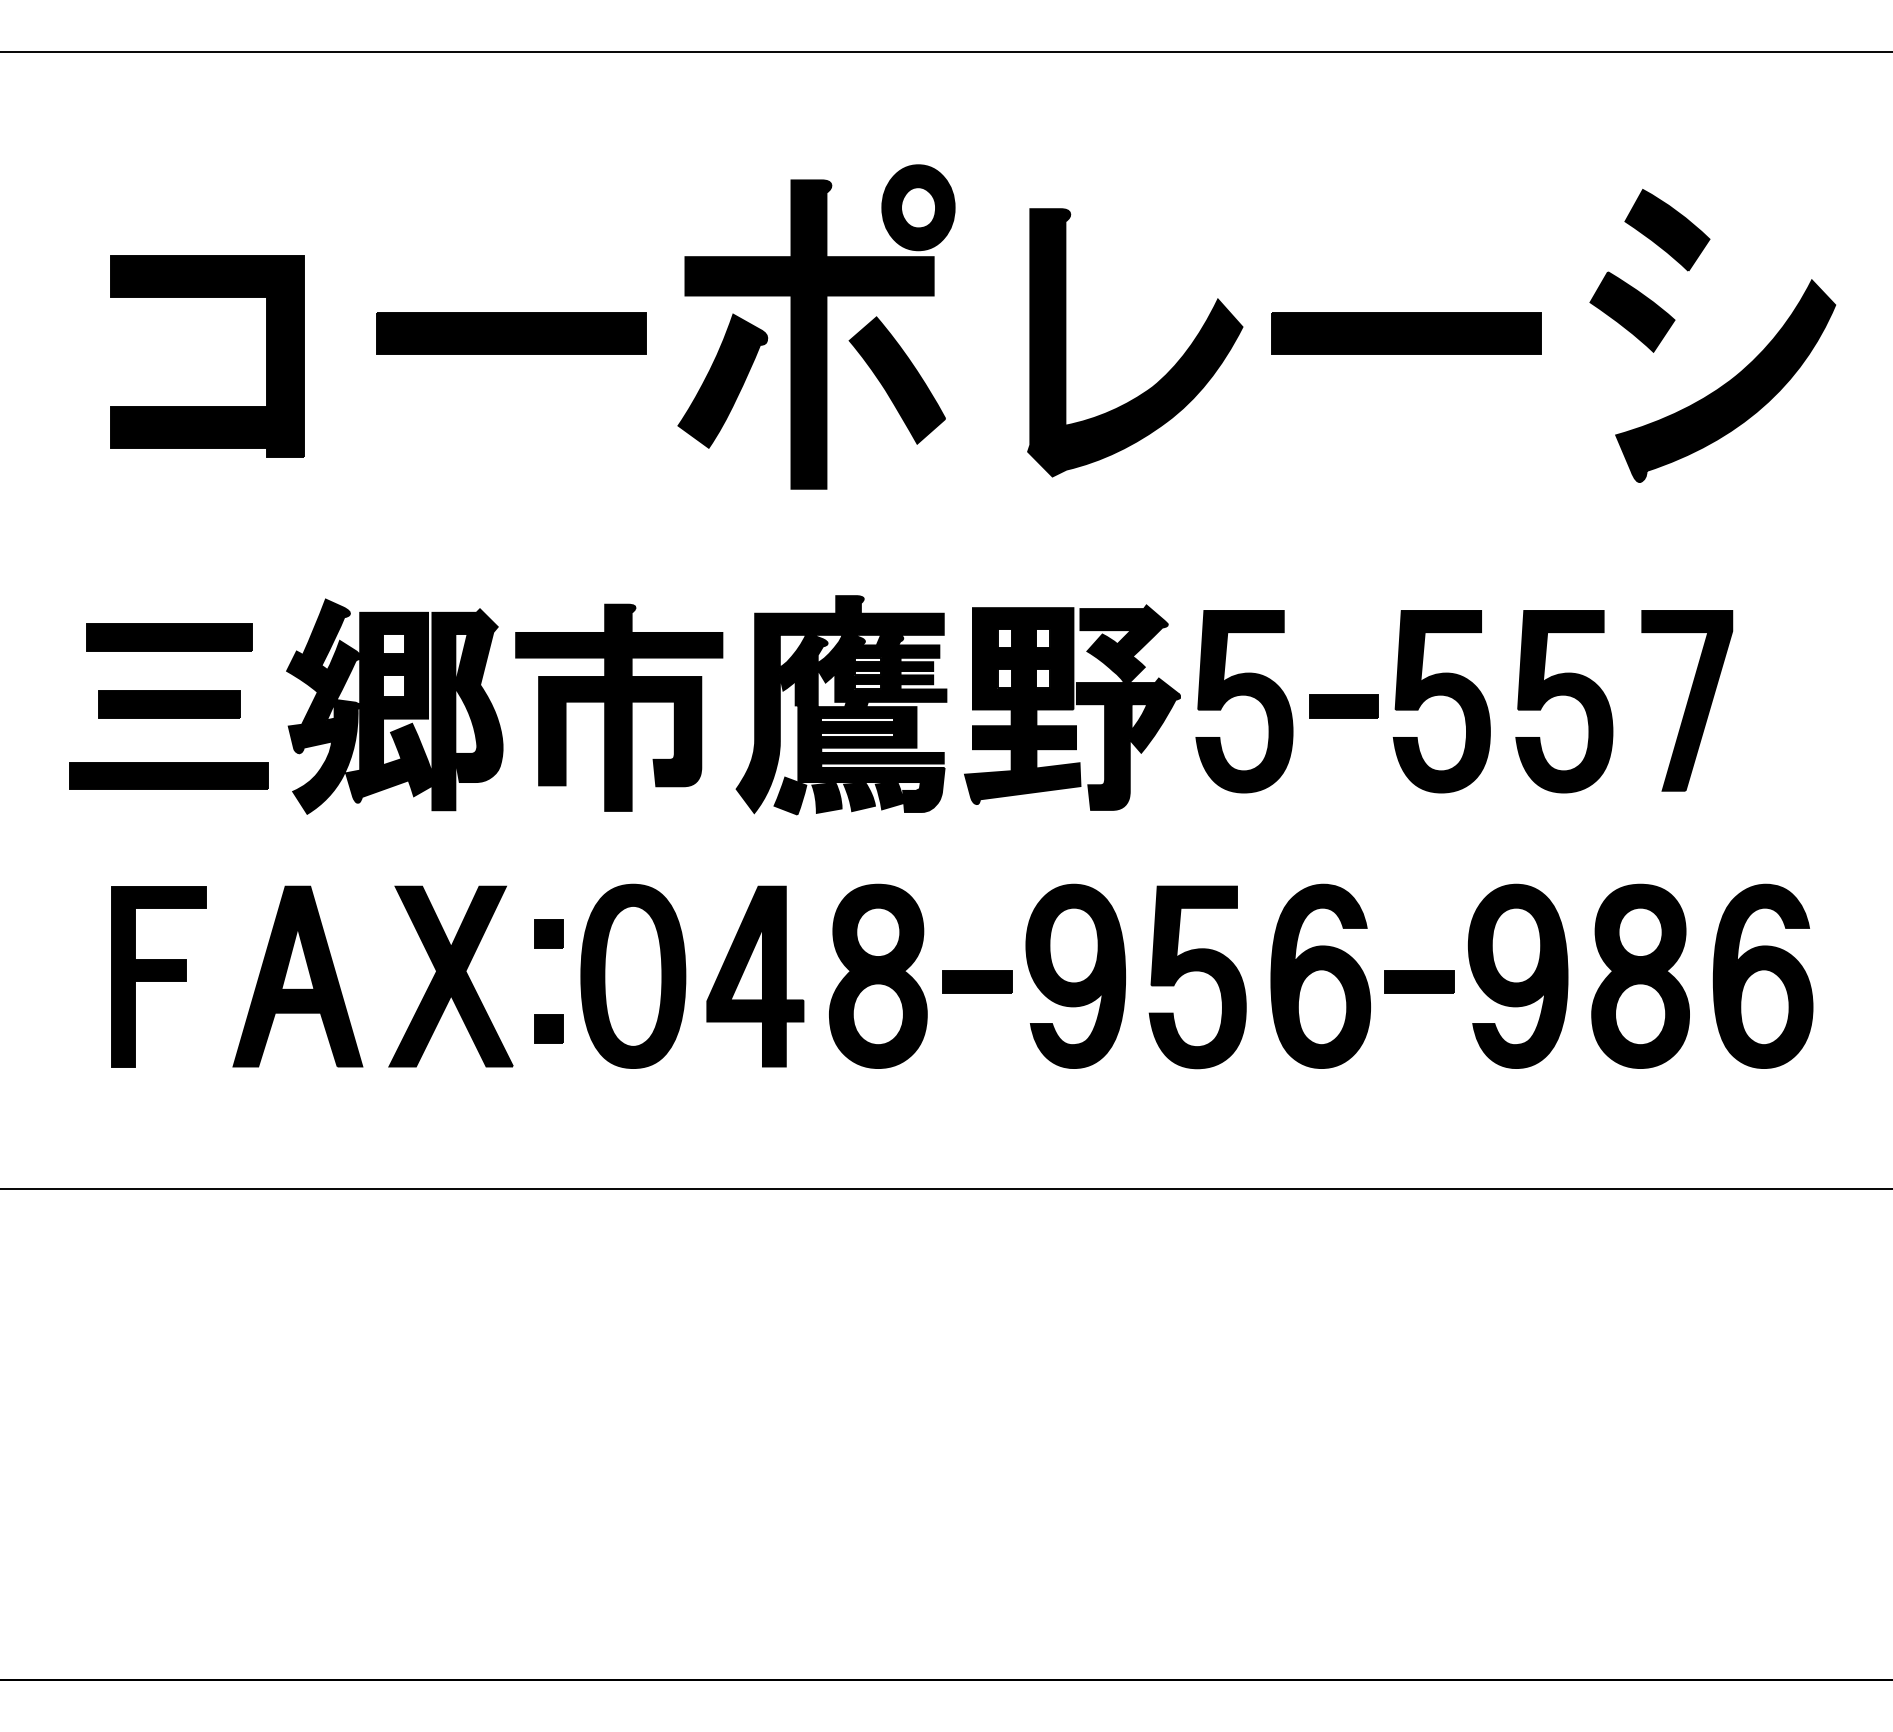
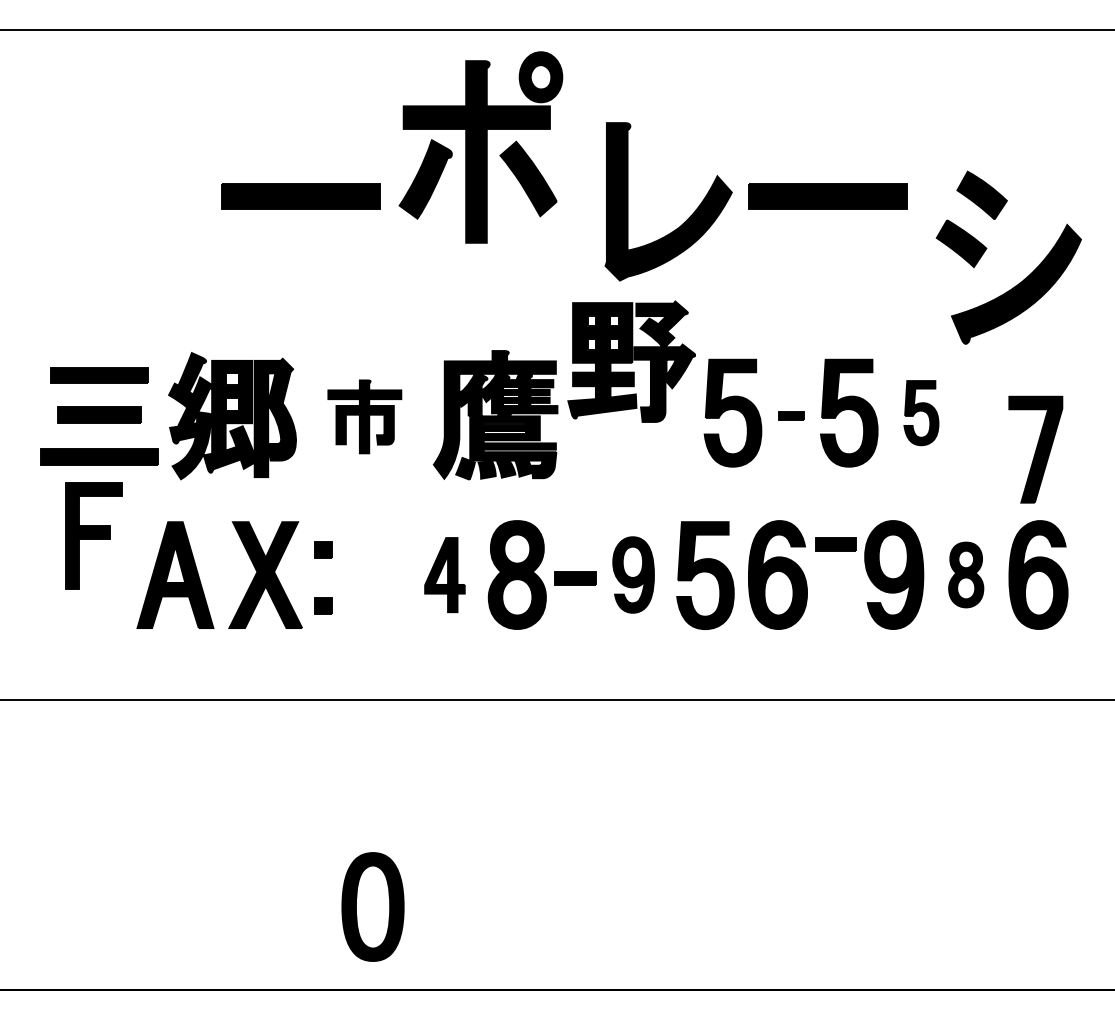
part: (1676, 320) -> (987, 248), moved
part: (815, 326) -> (480, 147), moved
part: (206, 405) -> (121, 238), removed
part: (1564, 700) -> (921, 412), size x0.6
part: (1686, 700) -> (1035, 449), moved
part: (1343, 705) -> (791, 415), size x0.6
part: (618, 707) -> (364, 416), size x0.6
part: (1072, 707) -> (631, 361), moved
part: (158, 975) -> (93, 535), moved
part: (632, 975) -> (372, 906), moved
part: (754, 975) -> (444, 574), size x0.7
part: (1075, 975) -> (633, 574), size x0.7
part: (1639, 975) -> (965, 574), size x0.6
part: (1418, 982) -> (835, 544), moved

